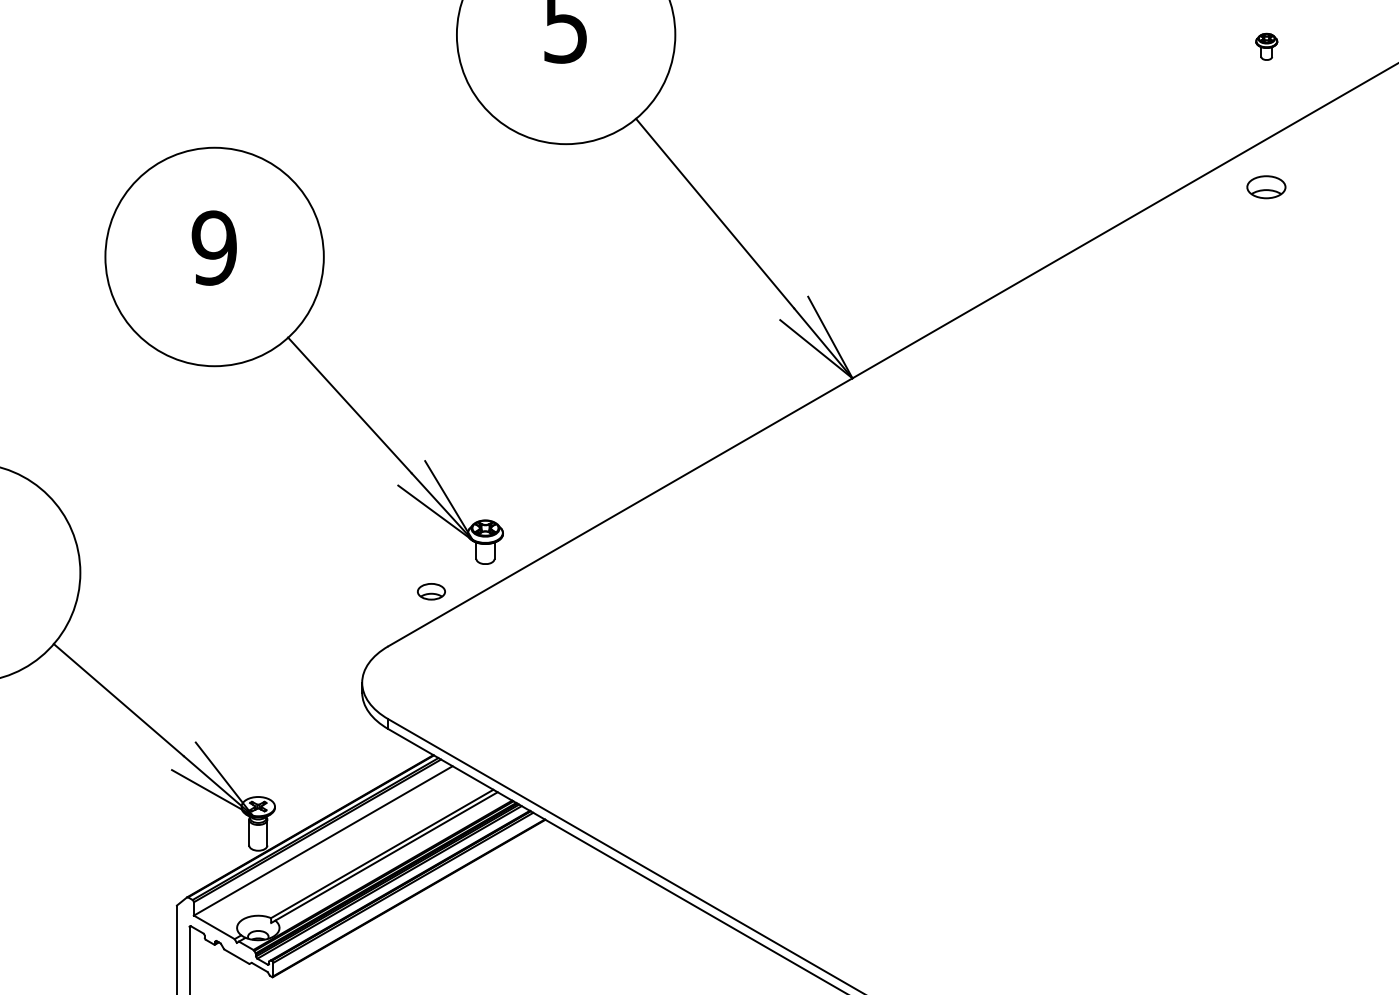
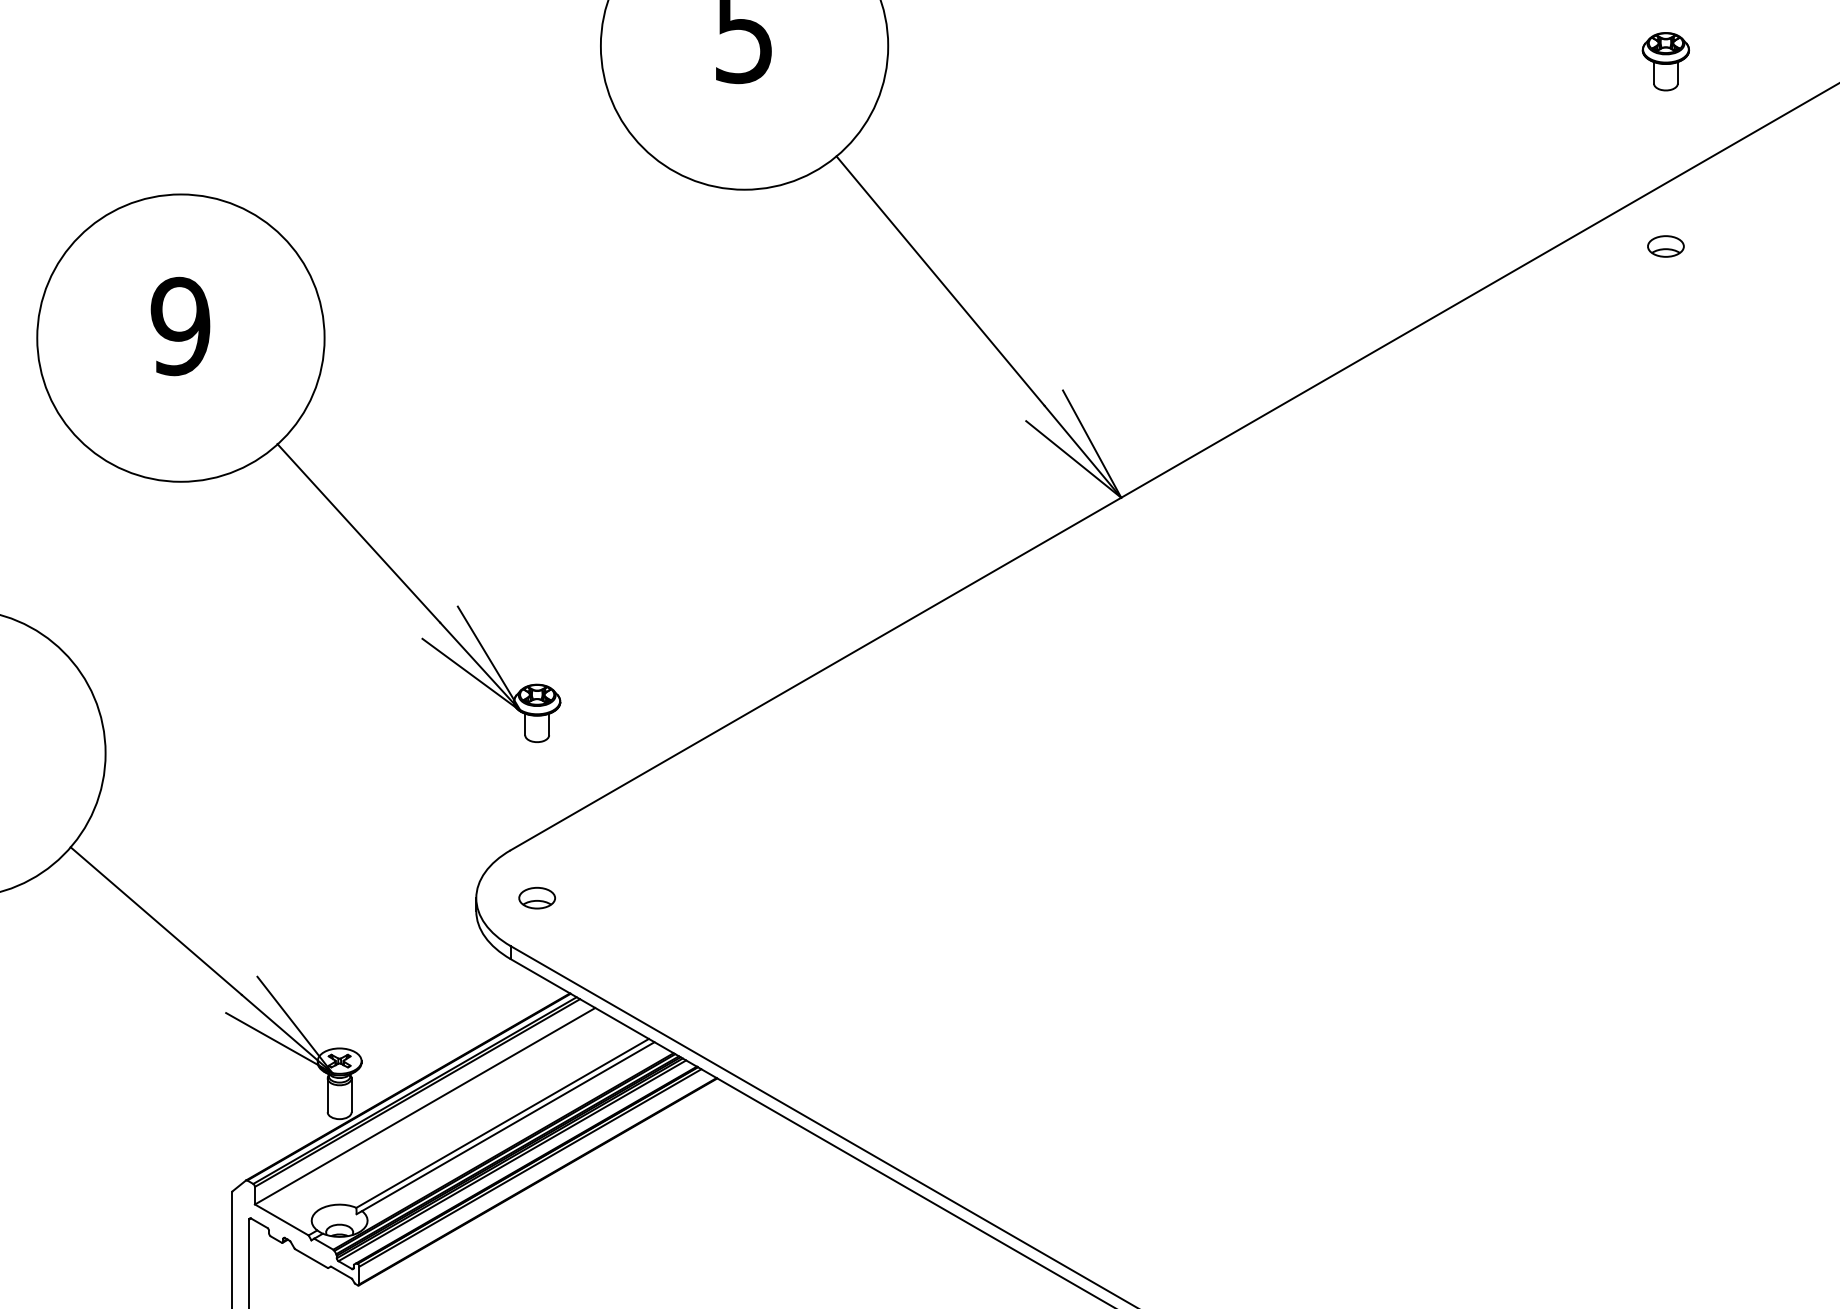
part: (1266, 46) -> (1665, 61), size x1.67
part: (1266, 187) -> (1665, 246), size x0.71
part: (303, 355) -> (297, 467), moved
part: (431, 591) -> (537, 897), moved

